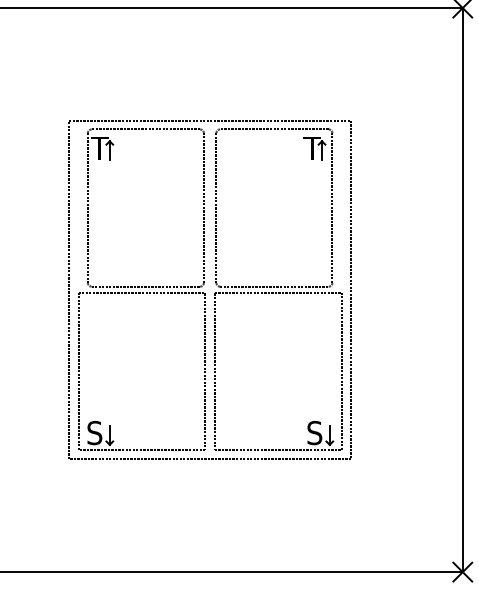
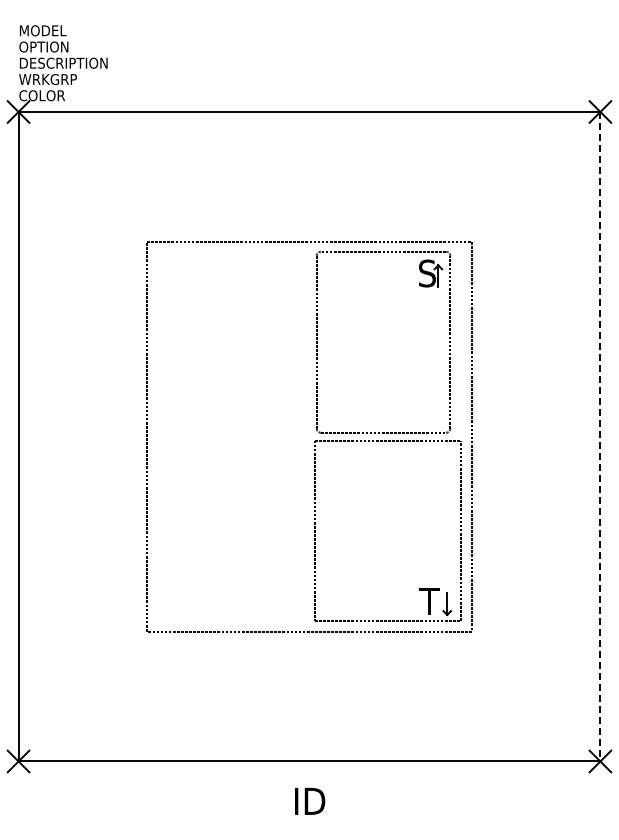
text: (311, 148) -> (426, 273), T -> S
part: (141, 289) -> (230, 435), removed
line: (462, 289) -> (600, 436), solid -> dashed
text: (314, 433) -> (429, 601), S -> T

